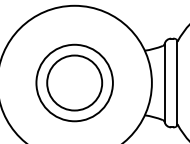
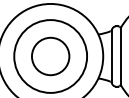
circle: (74, 83) -> (50, 56), size x1.4

